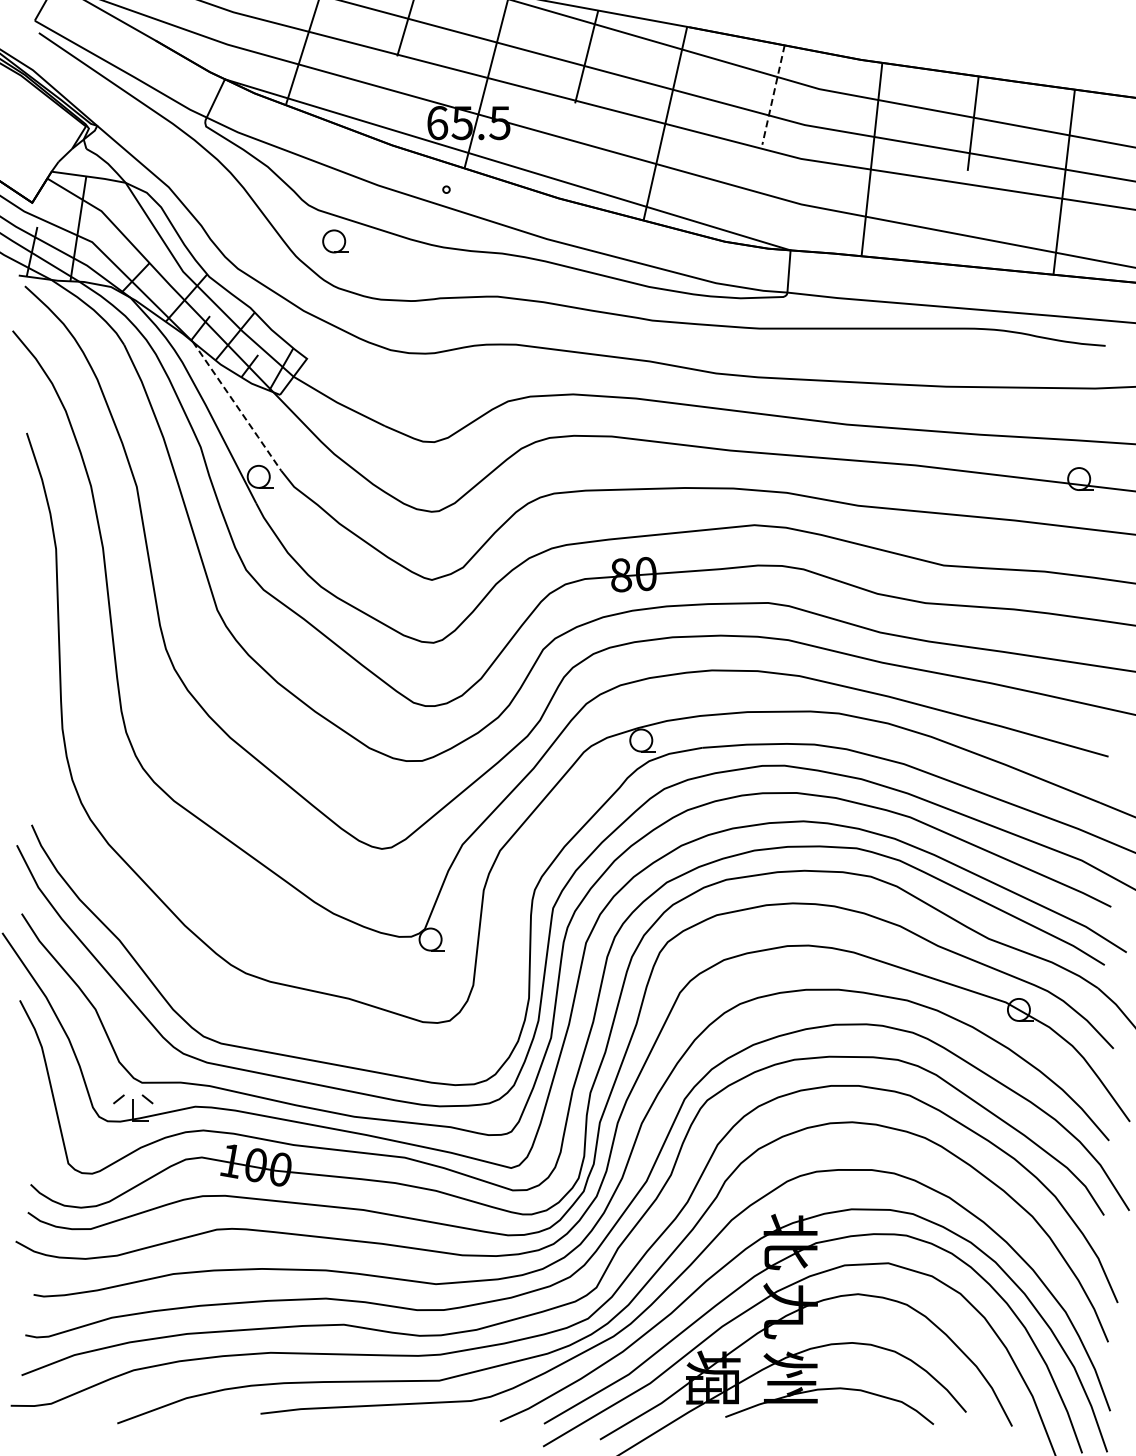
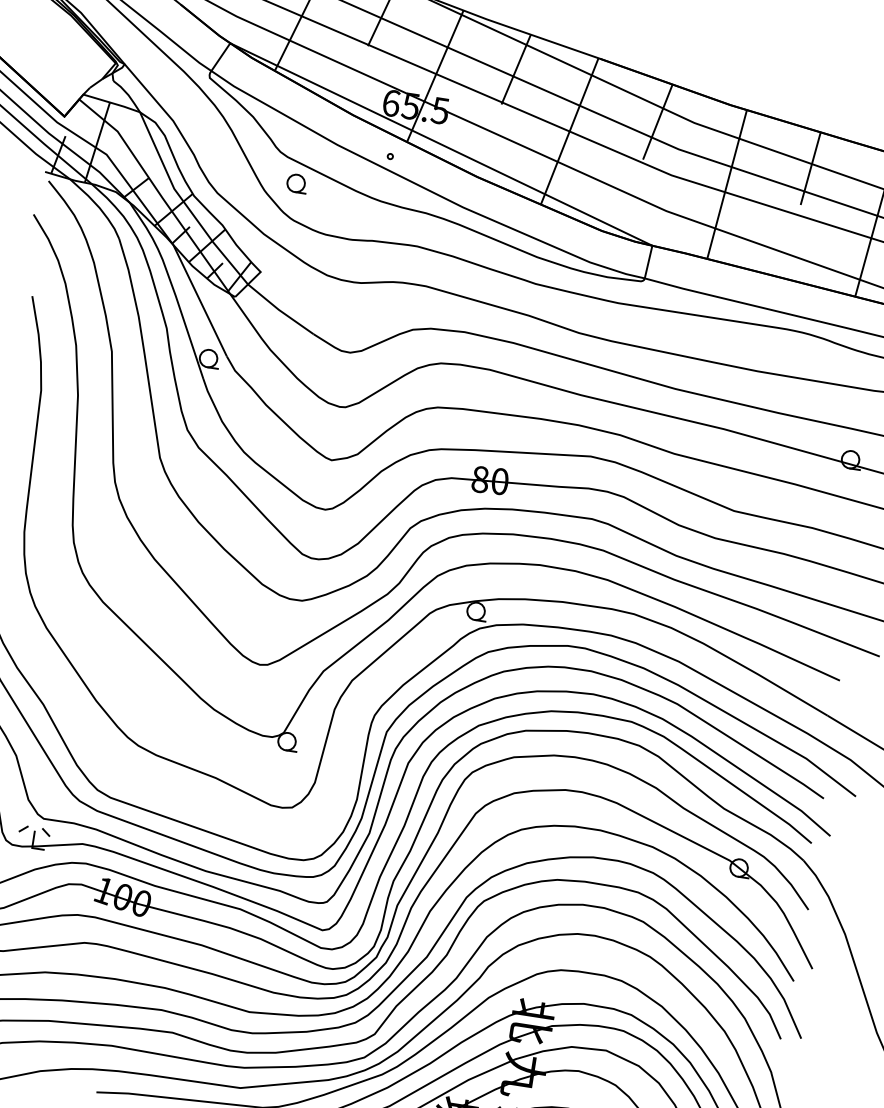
line: (773, 95) -> (657, 122), dashed -> solid
line: (237, 406) -> (200, 300), dashed -> solid

